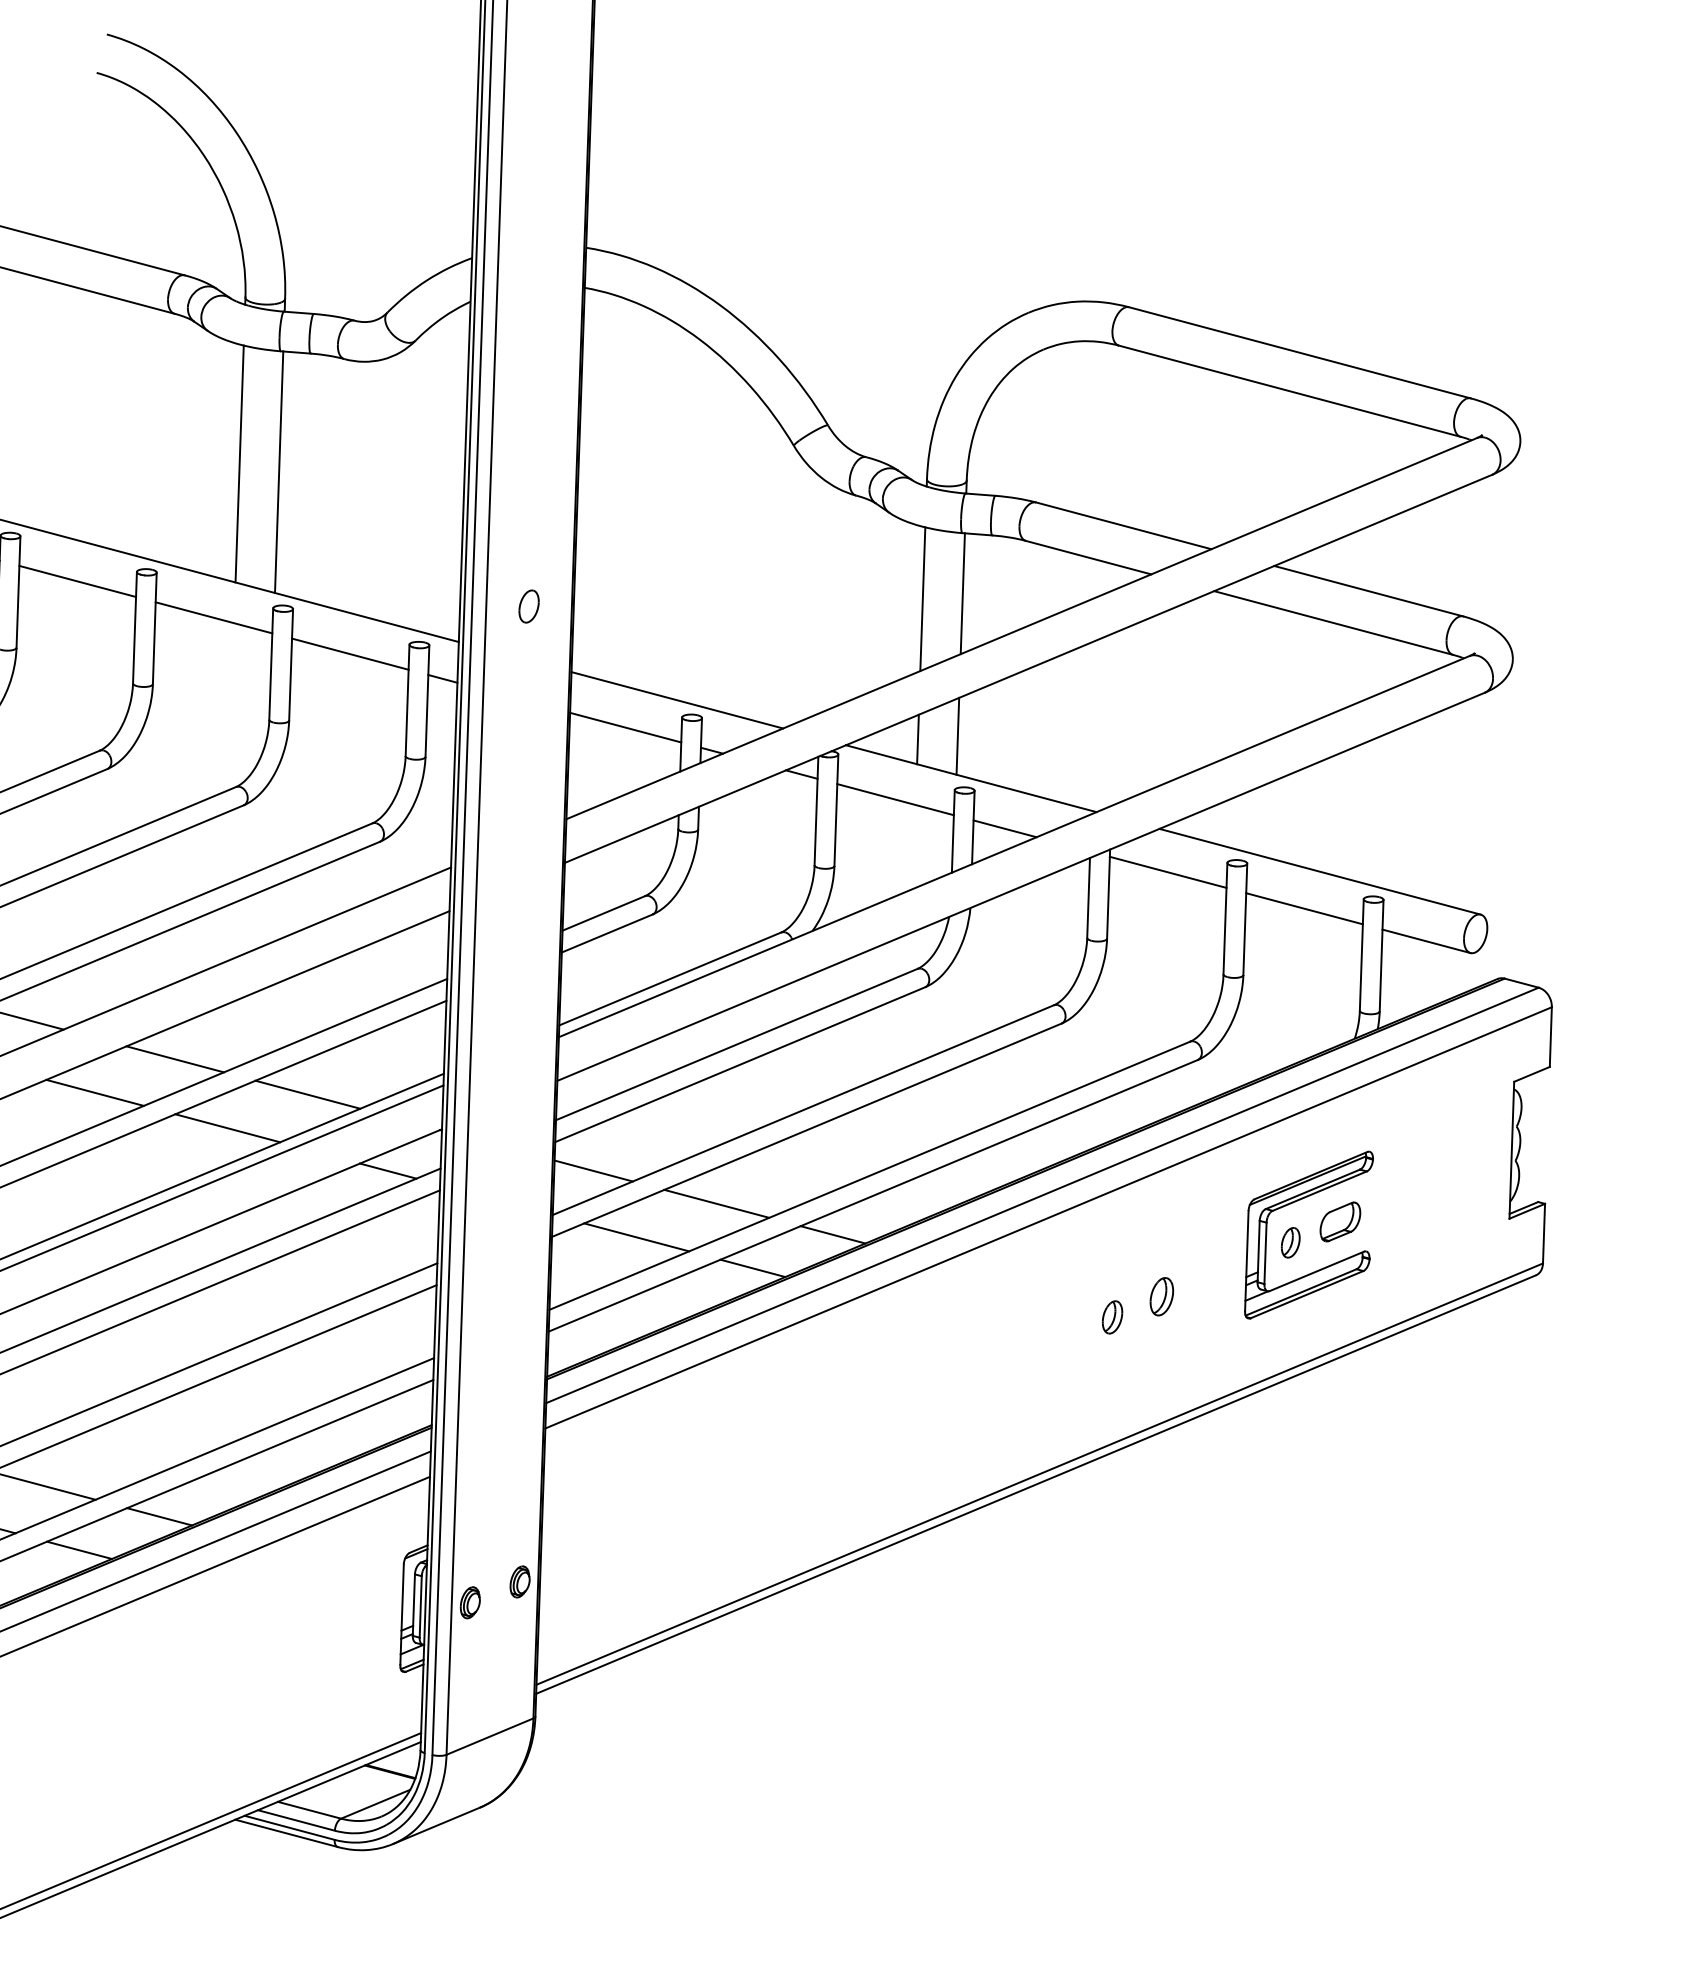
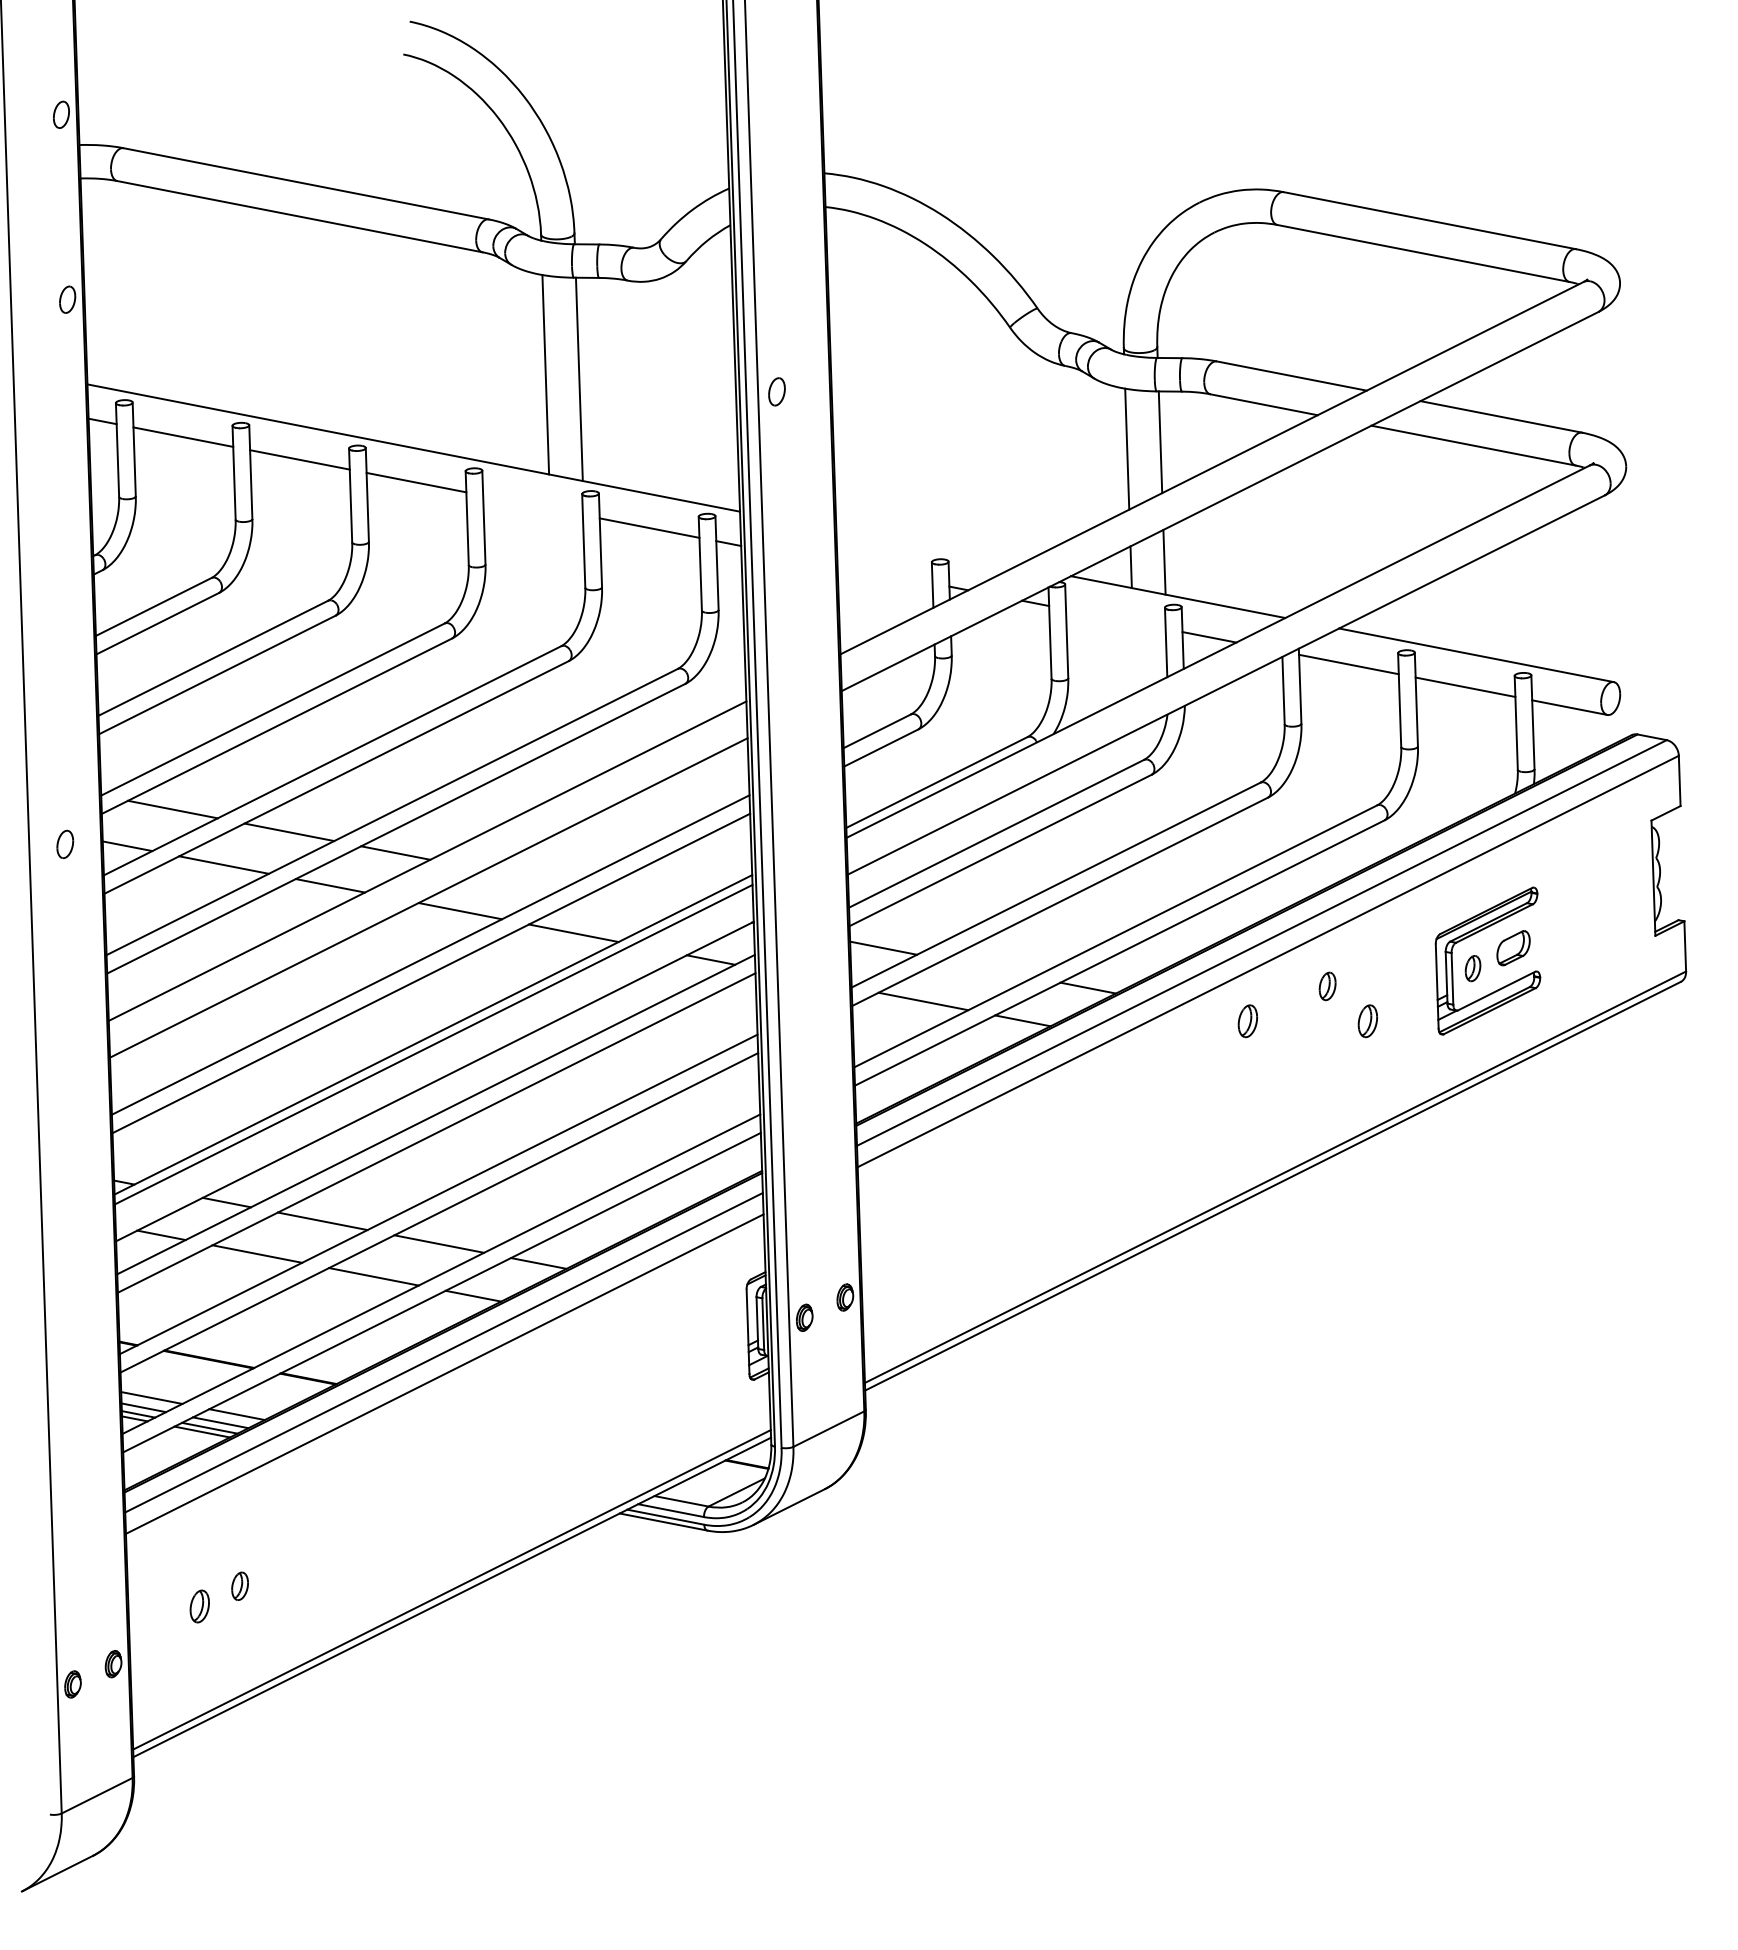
part: (528, 606) -> (776, 391), moved
line: (213, 617) -> (532, 505), removed
line: (676, 699) -> (926, 547), removed
line: (625, 726) -> (884, 573), removed
line: (895, 798) -> (1115, 618), removed
line: (174, 1059) -> (525, 878), removed
line: (307, 1094) -> (638, 900), removed
line: (716, 1203) -> (988, 968), removed
part: (1019, 1287) -> (1247, 1021), added
part: (1112, 1317) -> (1327, 986), moved

